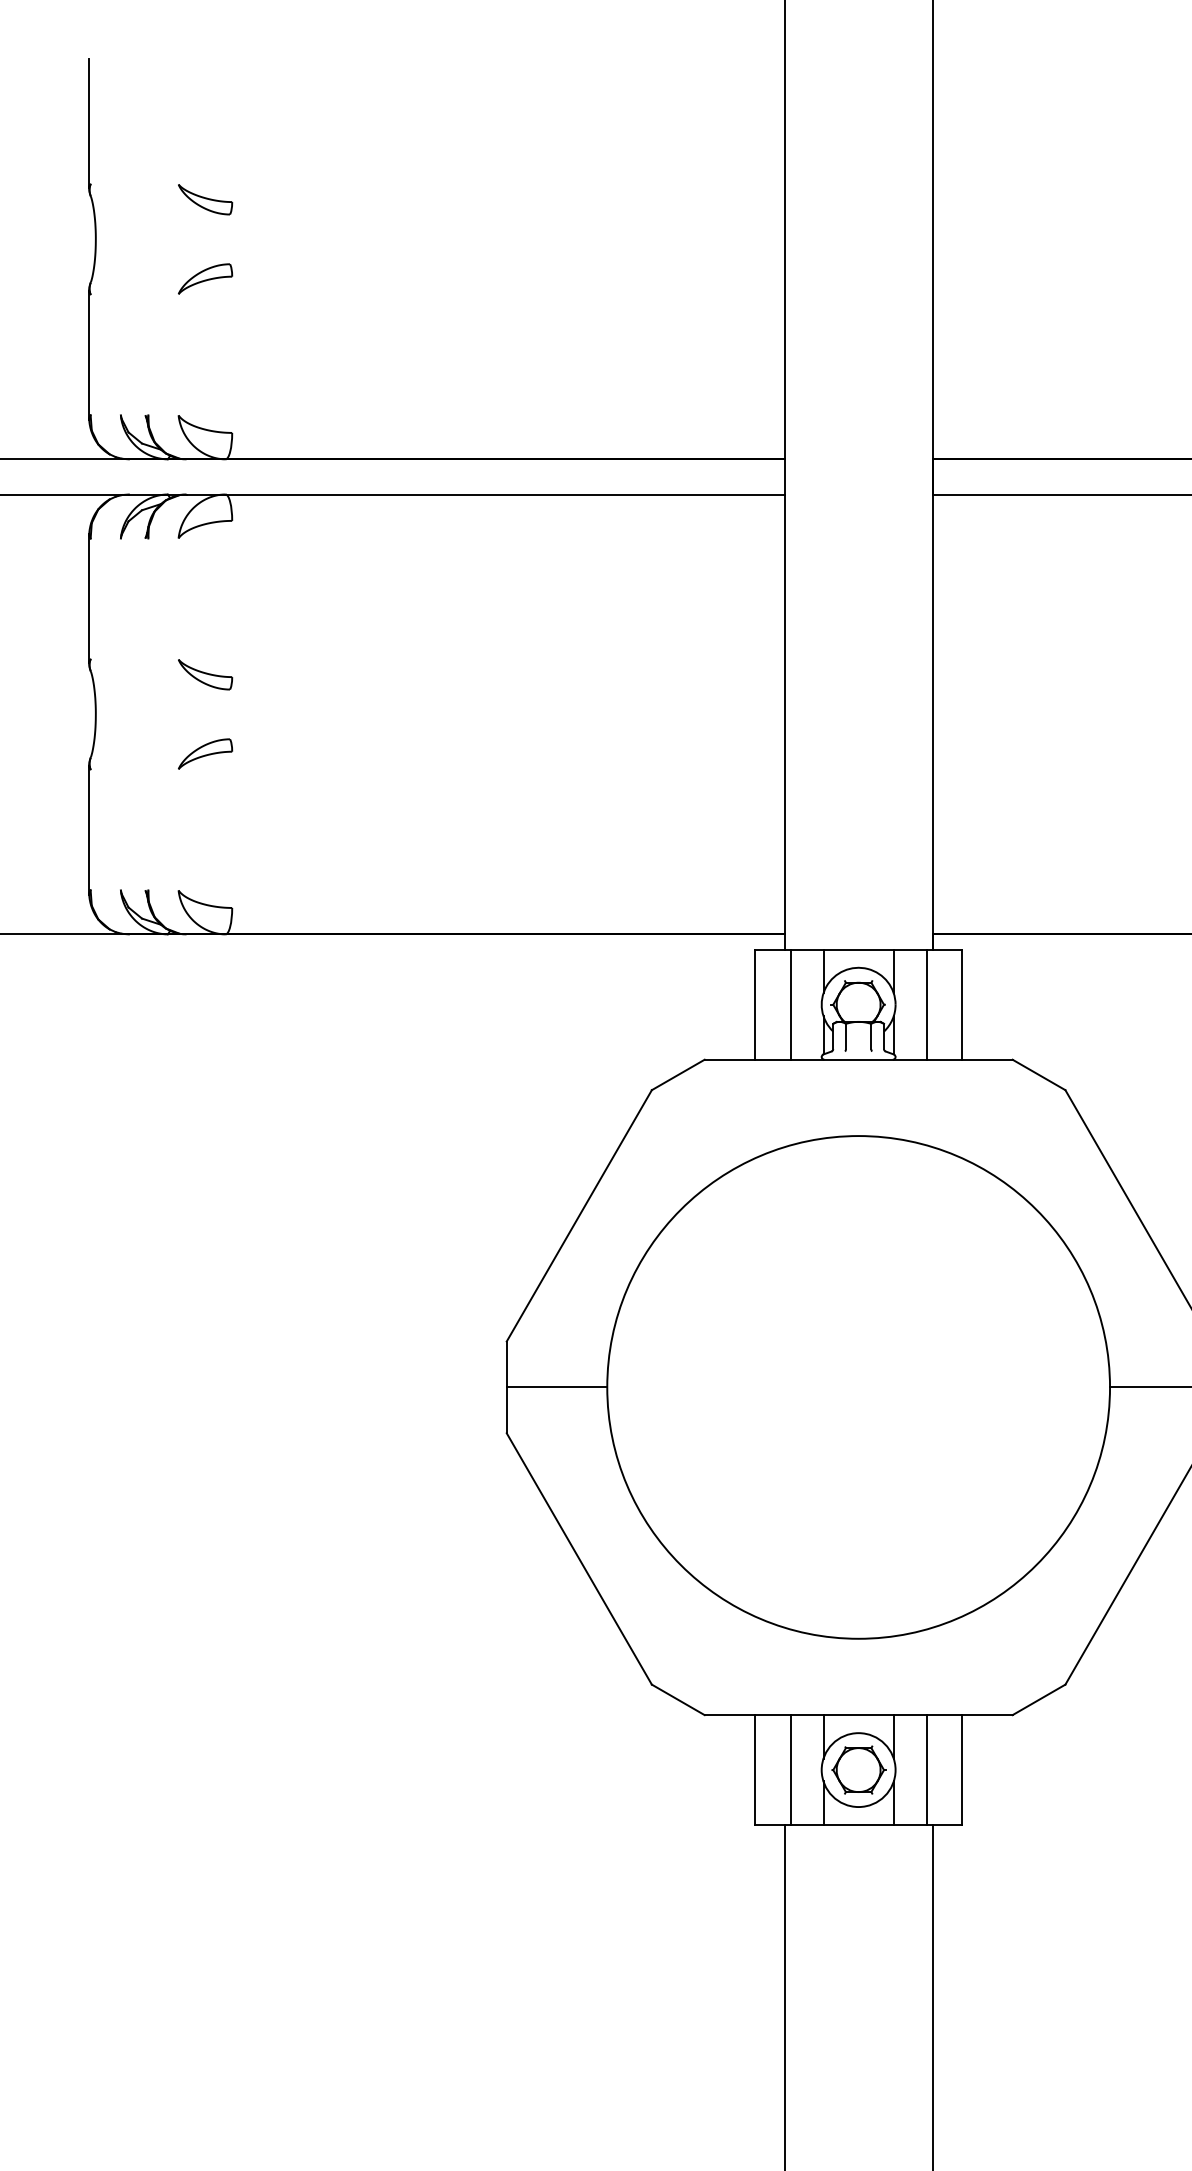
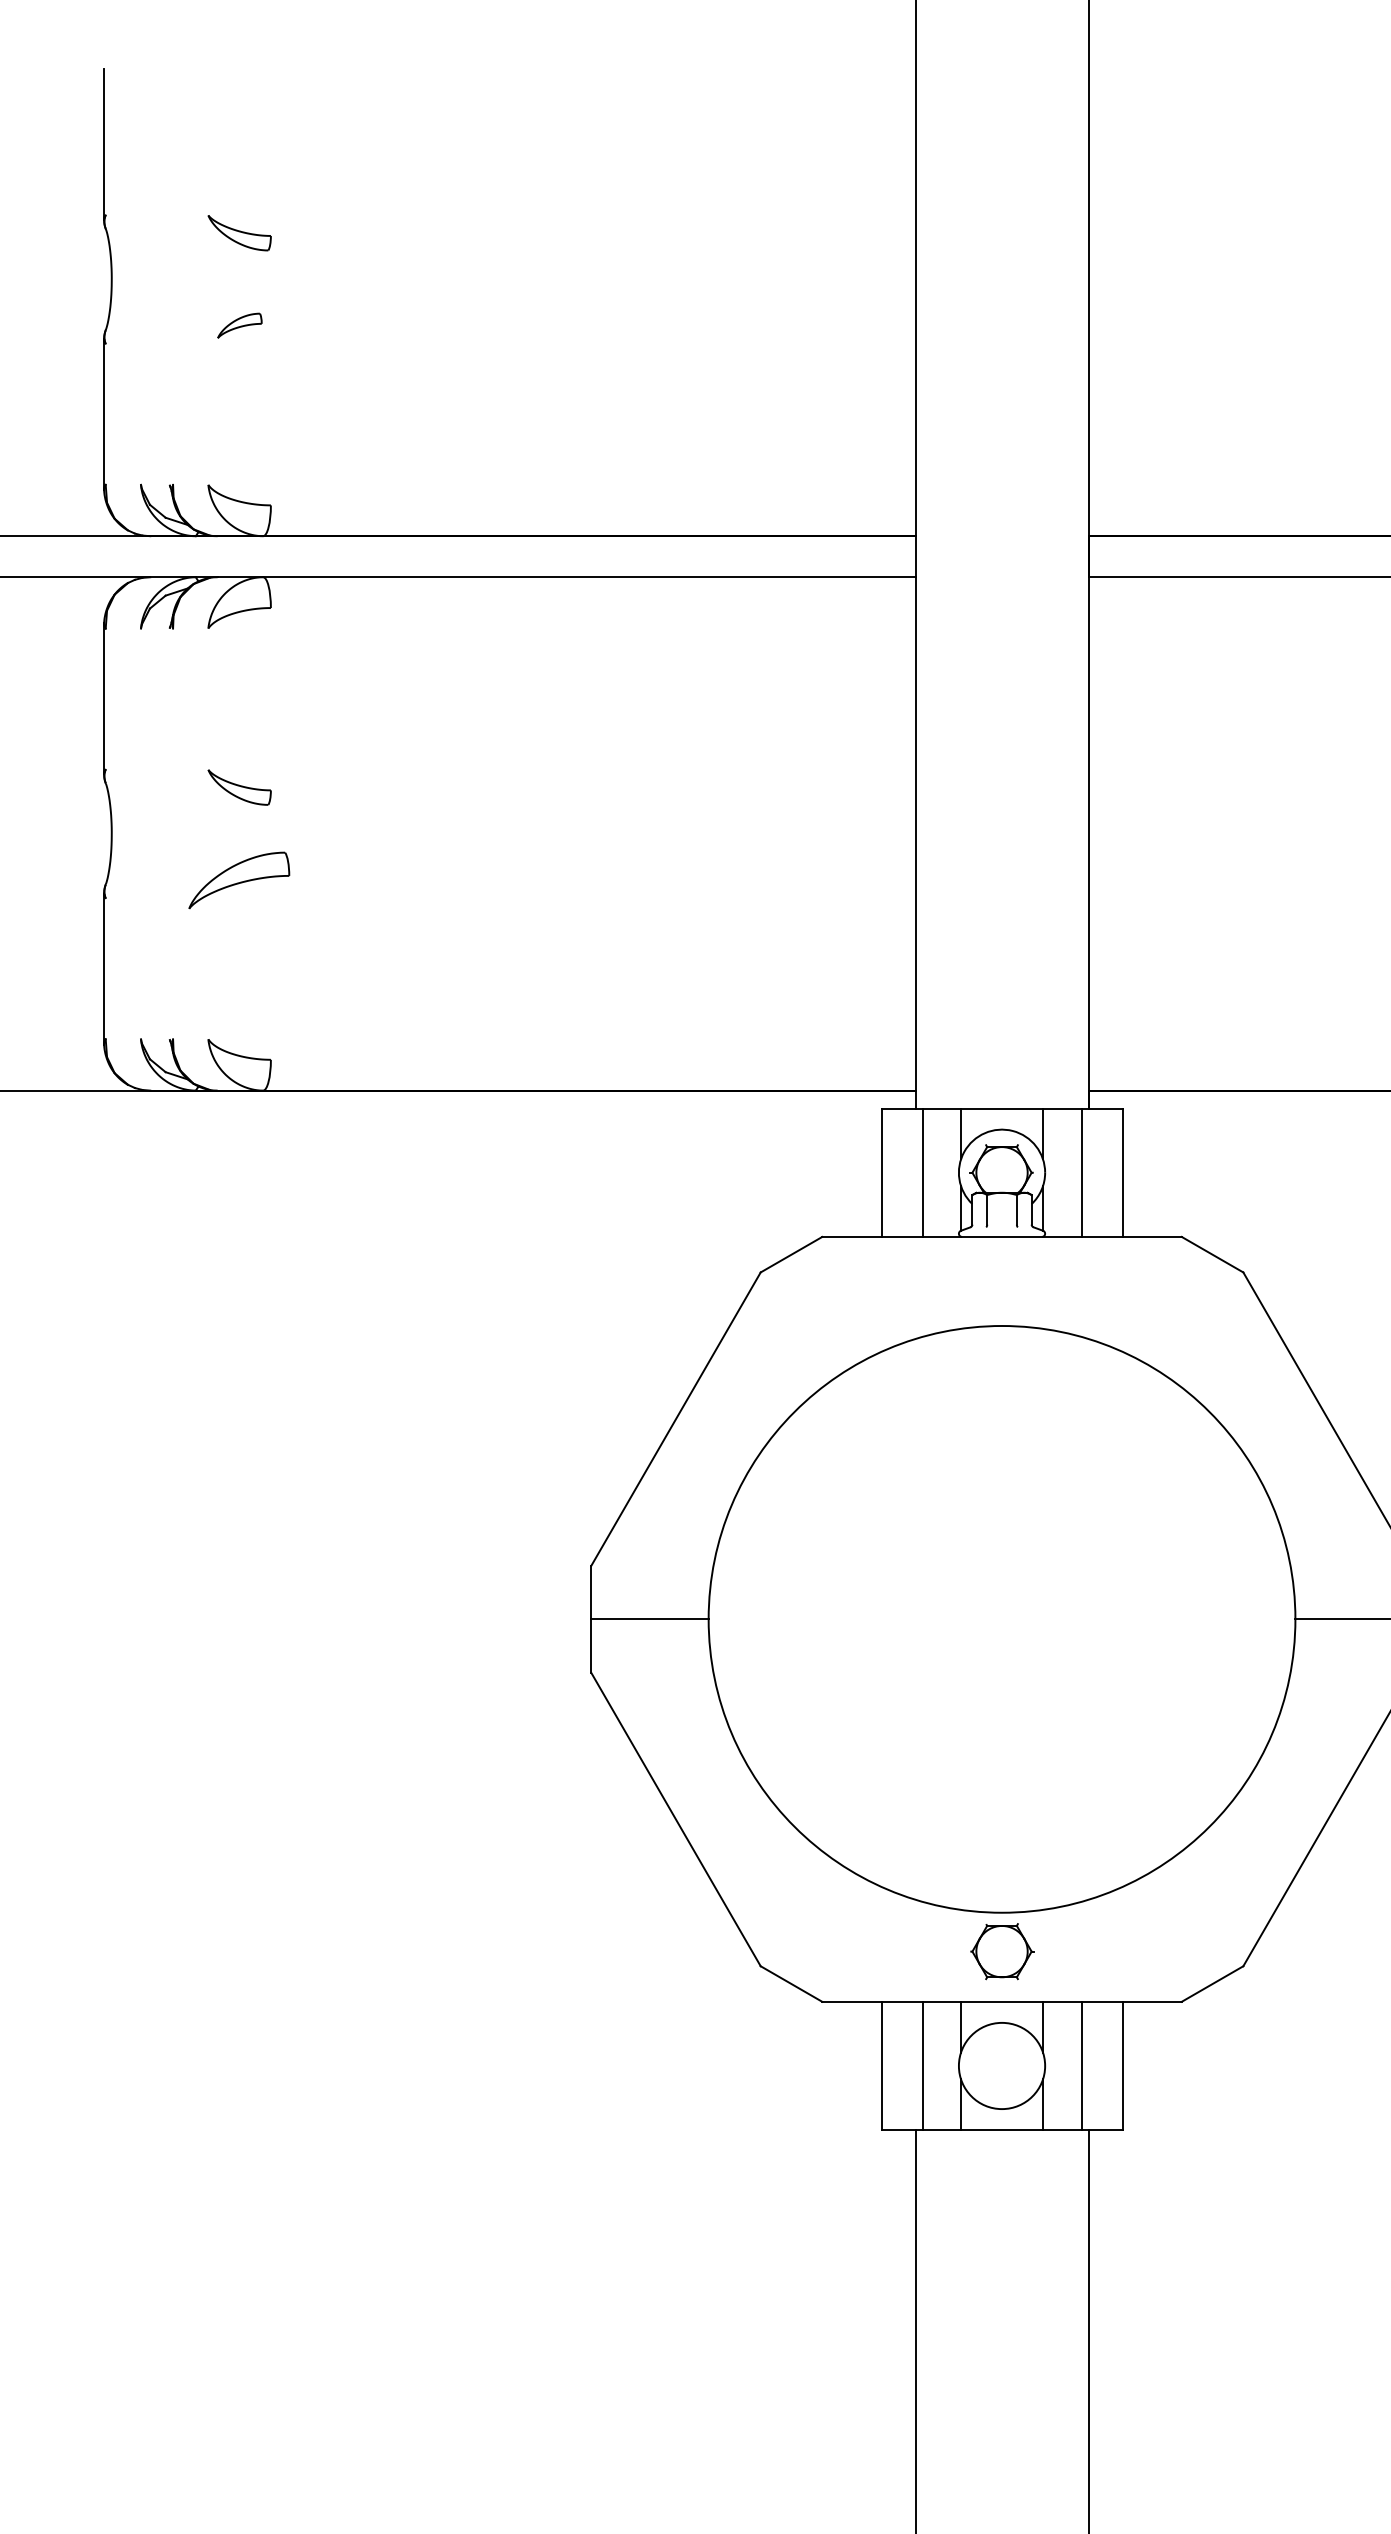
part: (205, 278) -> (239, 325), size x0.7
part: (205, 753) -> (239, 879), size x1.6
part: (858, 1769) -> (1001, 1950), moved

